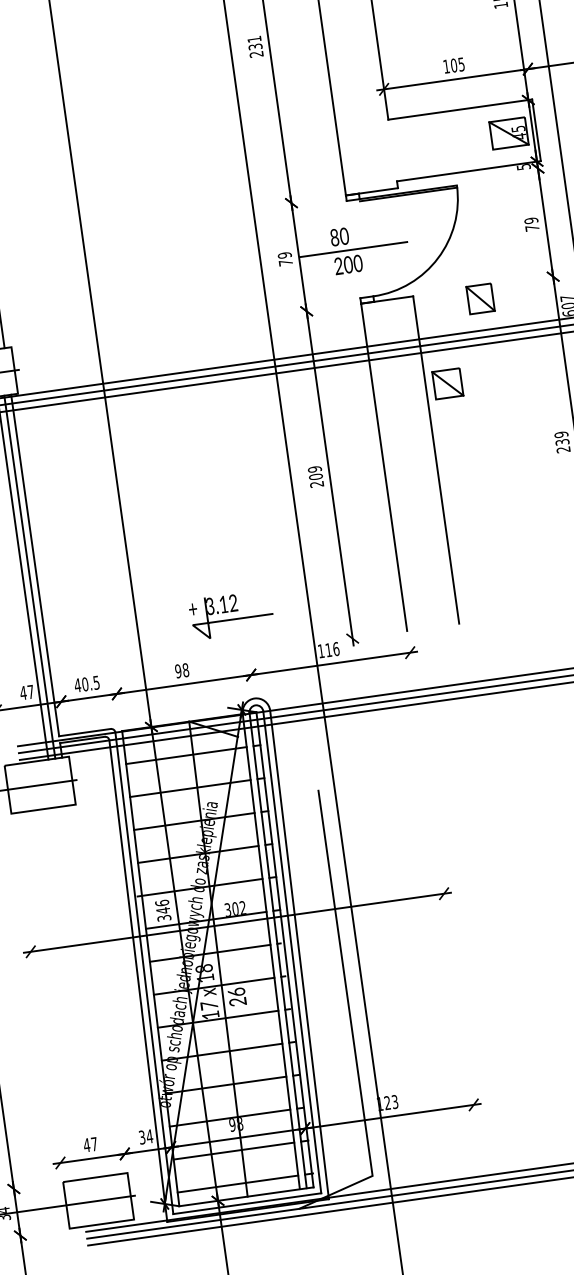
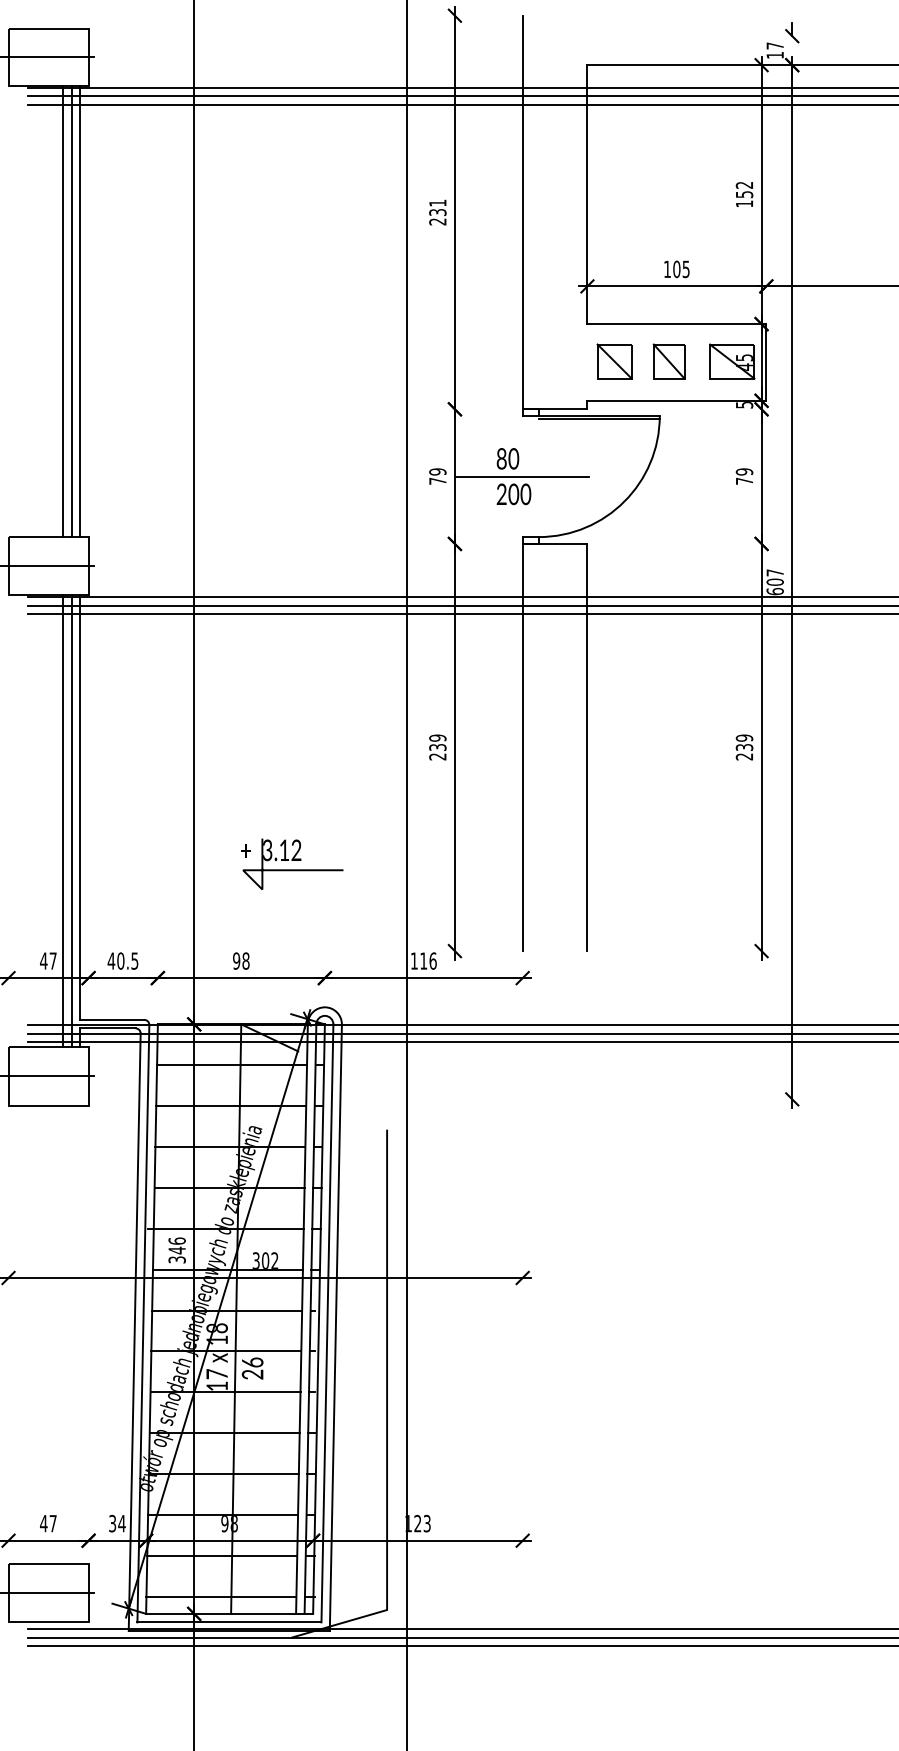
part: (480, 298) -> (668, 361), moved
part: (447, 383) -> (614, 361), moved
text: (315, 476) -> (437, 747), 209 -> 239
part: (231, 614) -> (292, 863), moved

